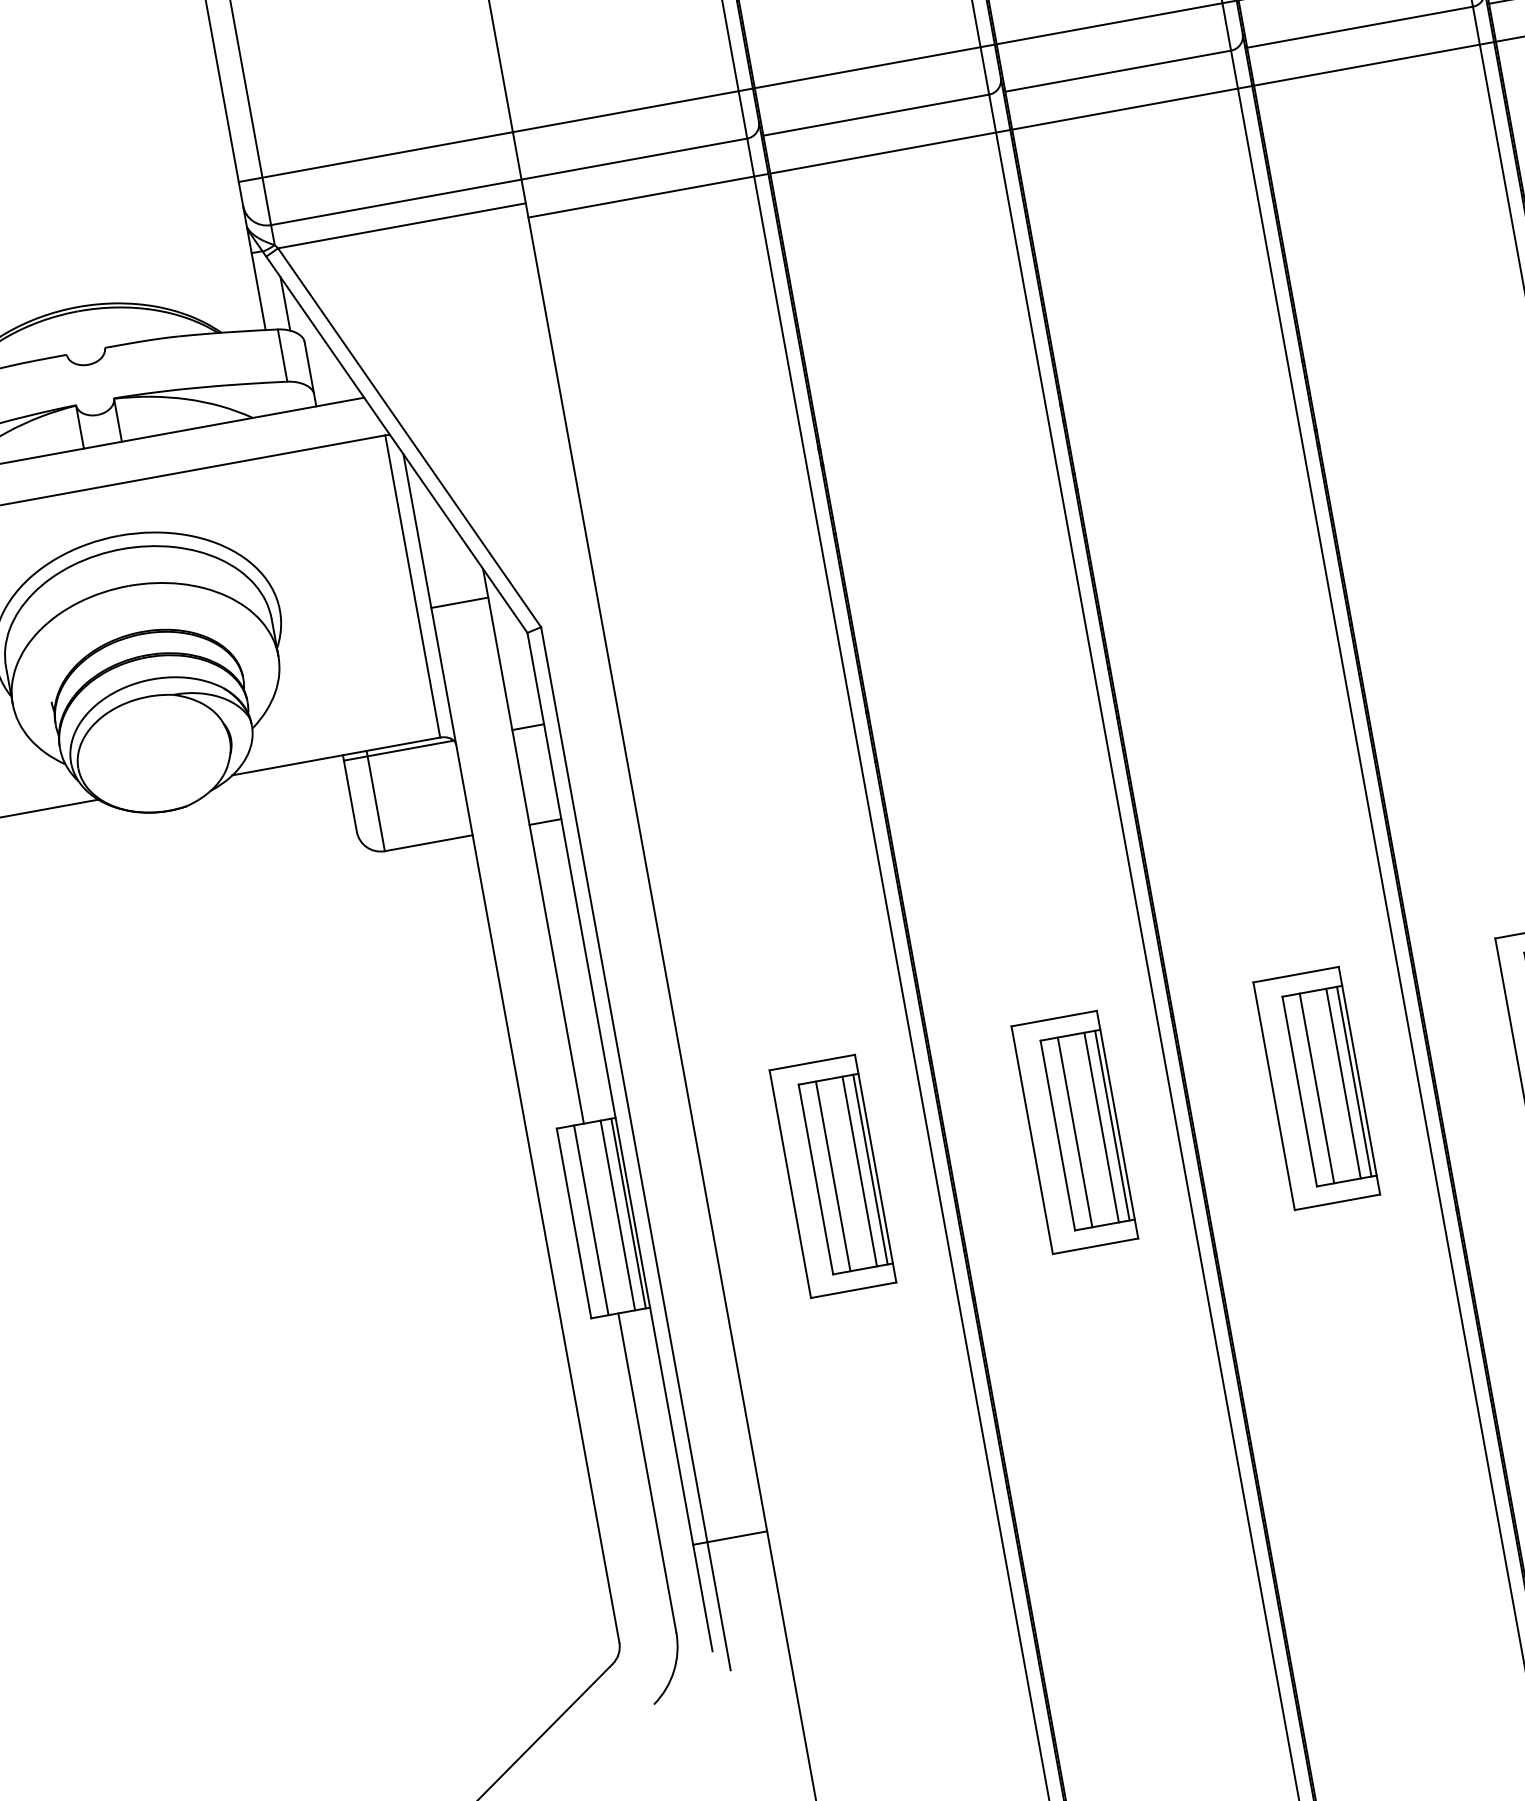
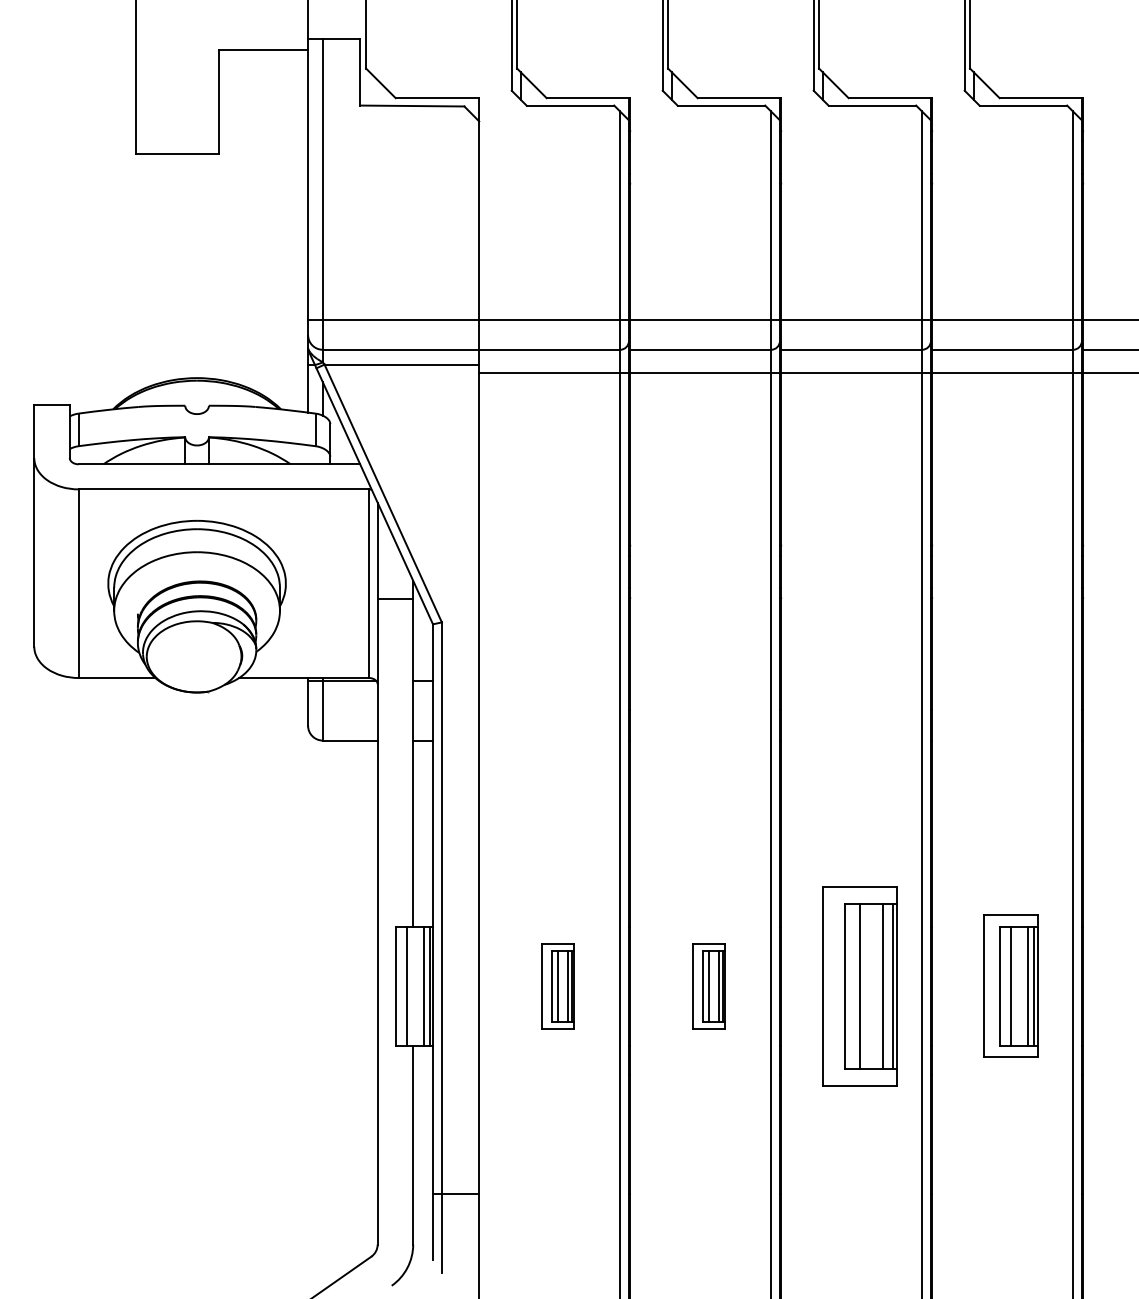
part: (1315, 1087) -> (859, 985), size x1.4
part: (1073, 1131) -> (708, 985), size x0.6
part: (832, 1175) -> (557, 985), size x0.6

